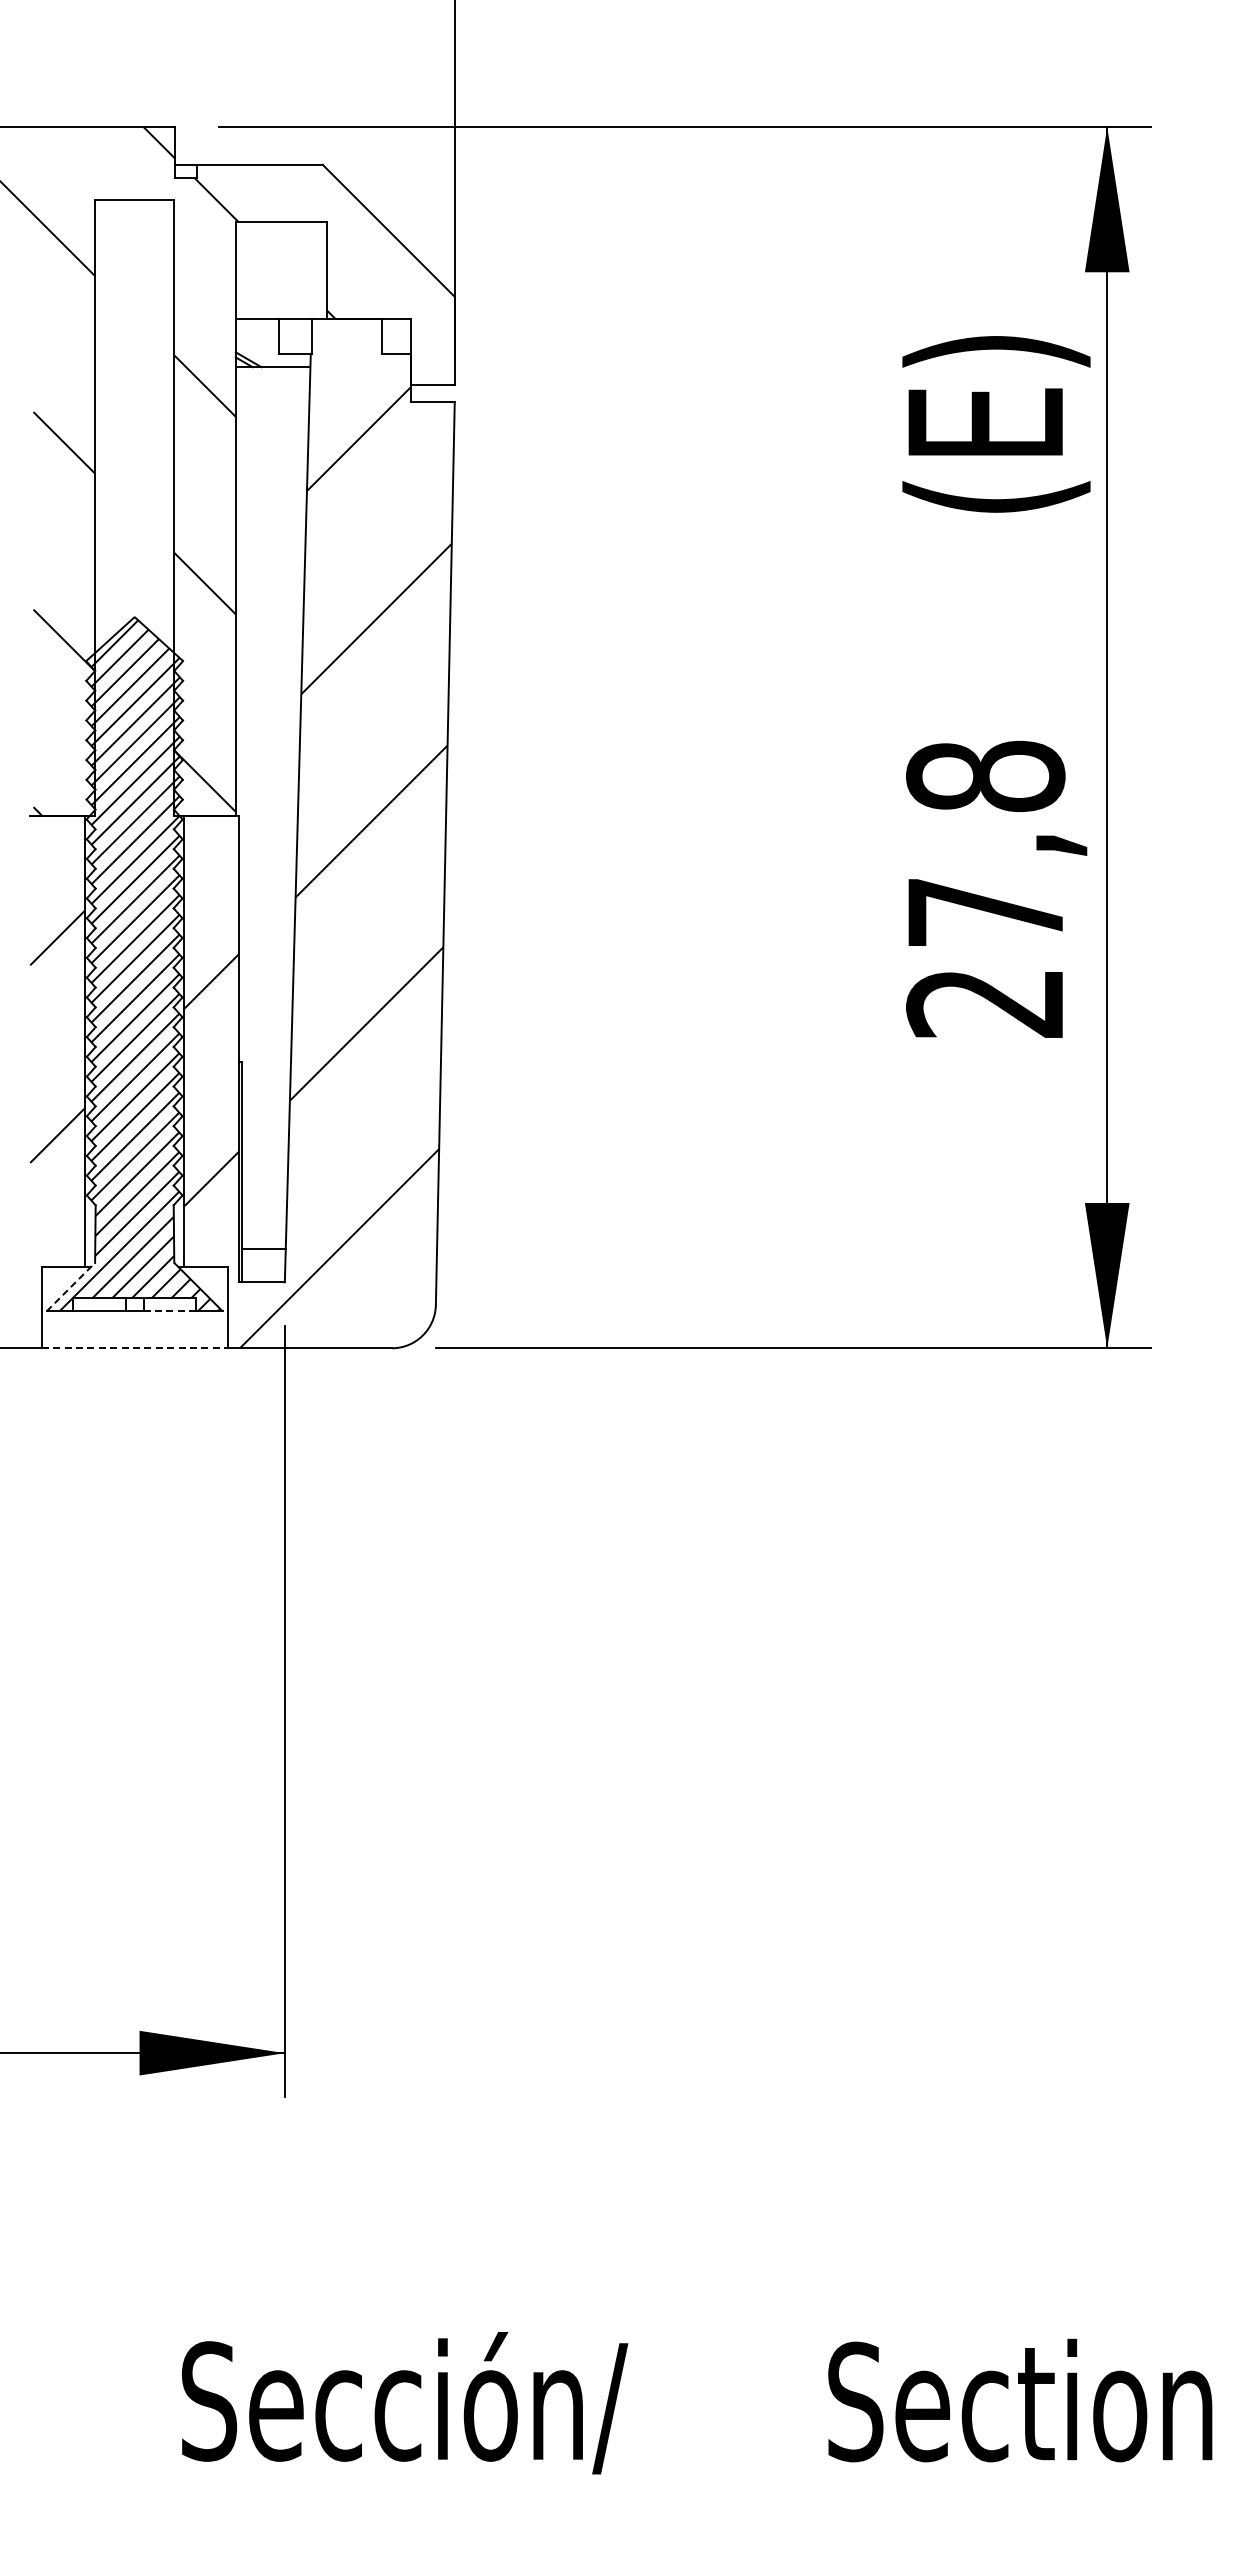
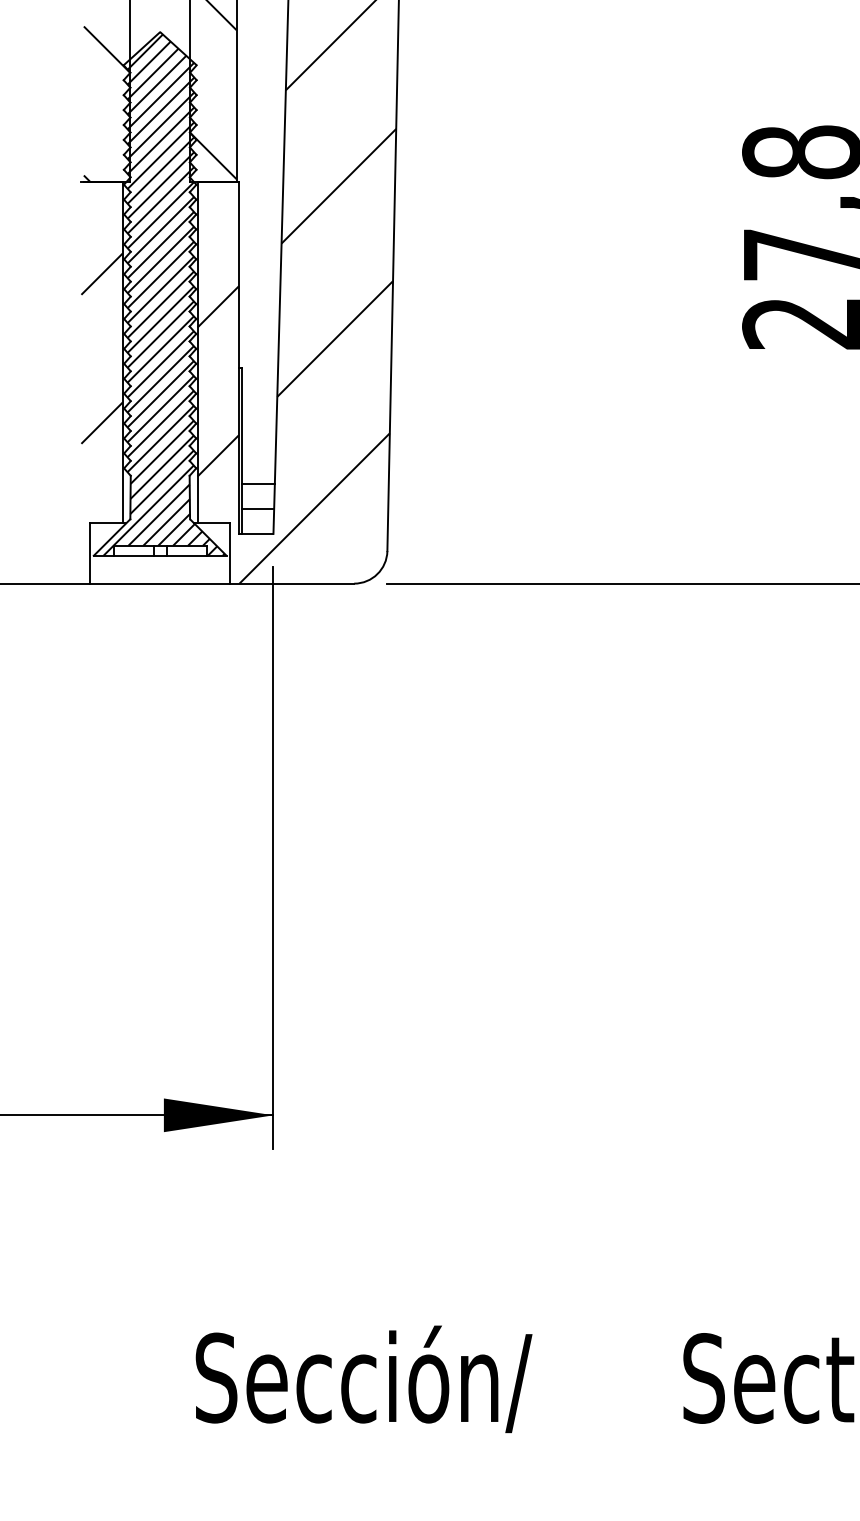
line: (264, 1216) -> (258, 484), added
line: (71, 1286) -> (112, 537), dashed -> solid
line: (170, 1311) -> (187, 555), dashed -> solid
line: (134, 1348) -> (160, 583), dashed -> solid

